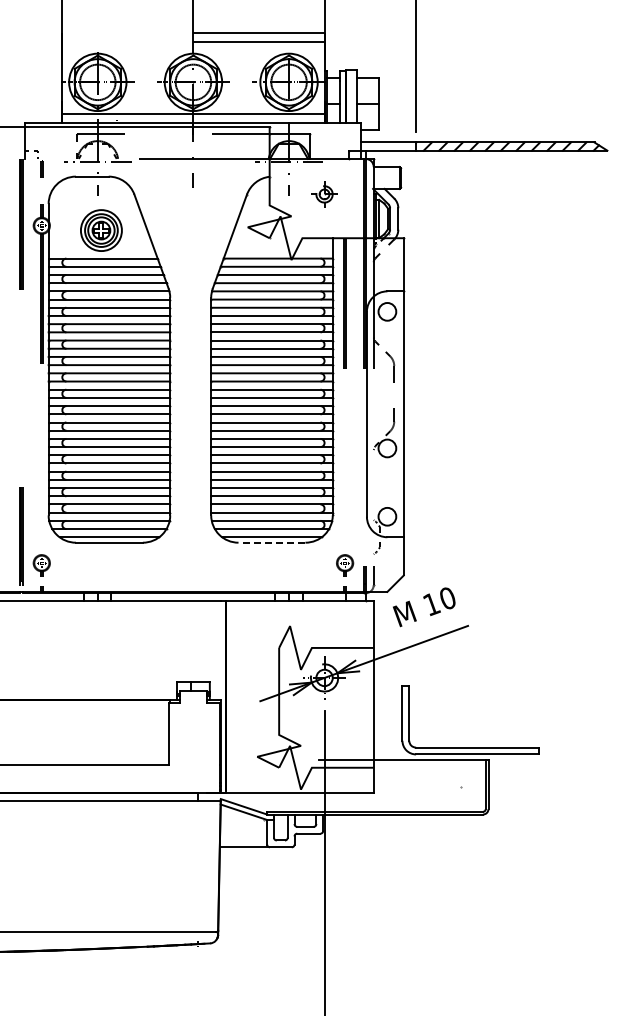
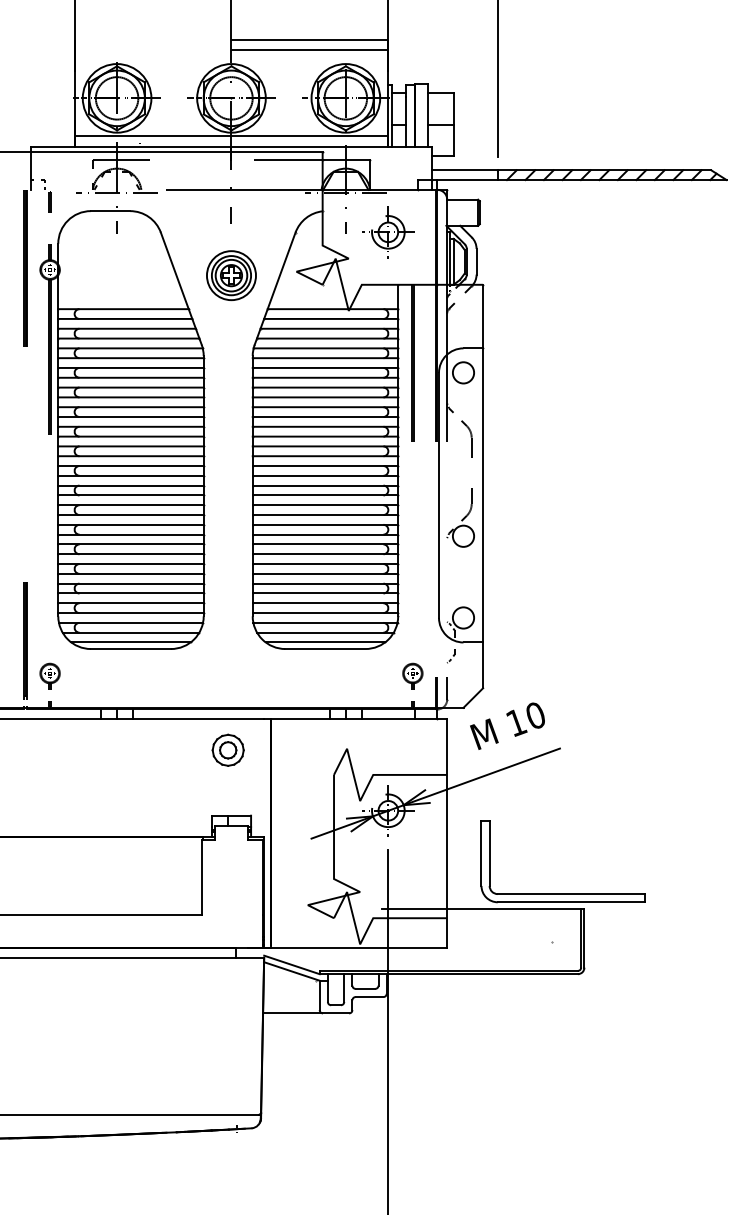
part: (324, 194) -> (388, 232), size x1.67
part: (101, 230) -> (231, 275), moved
line: (271, 542) -> (324, 648), dashed -> solid
part: (190, 627) -> (227, 750), added

